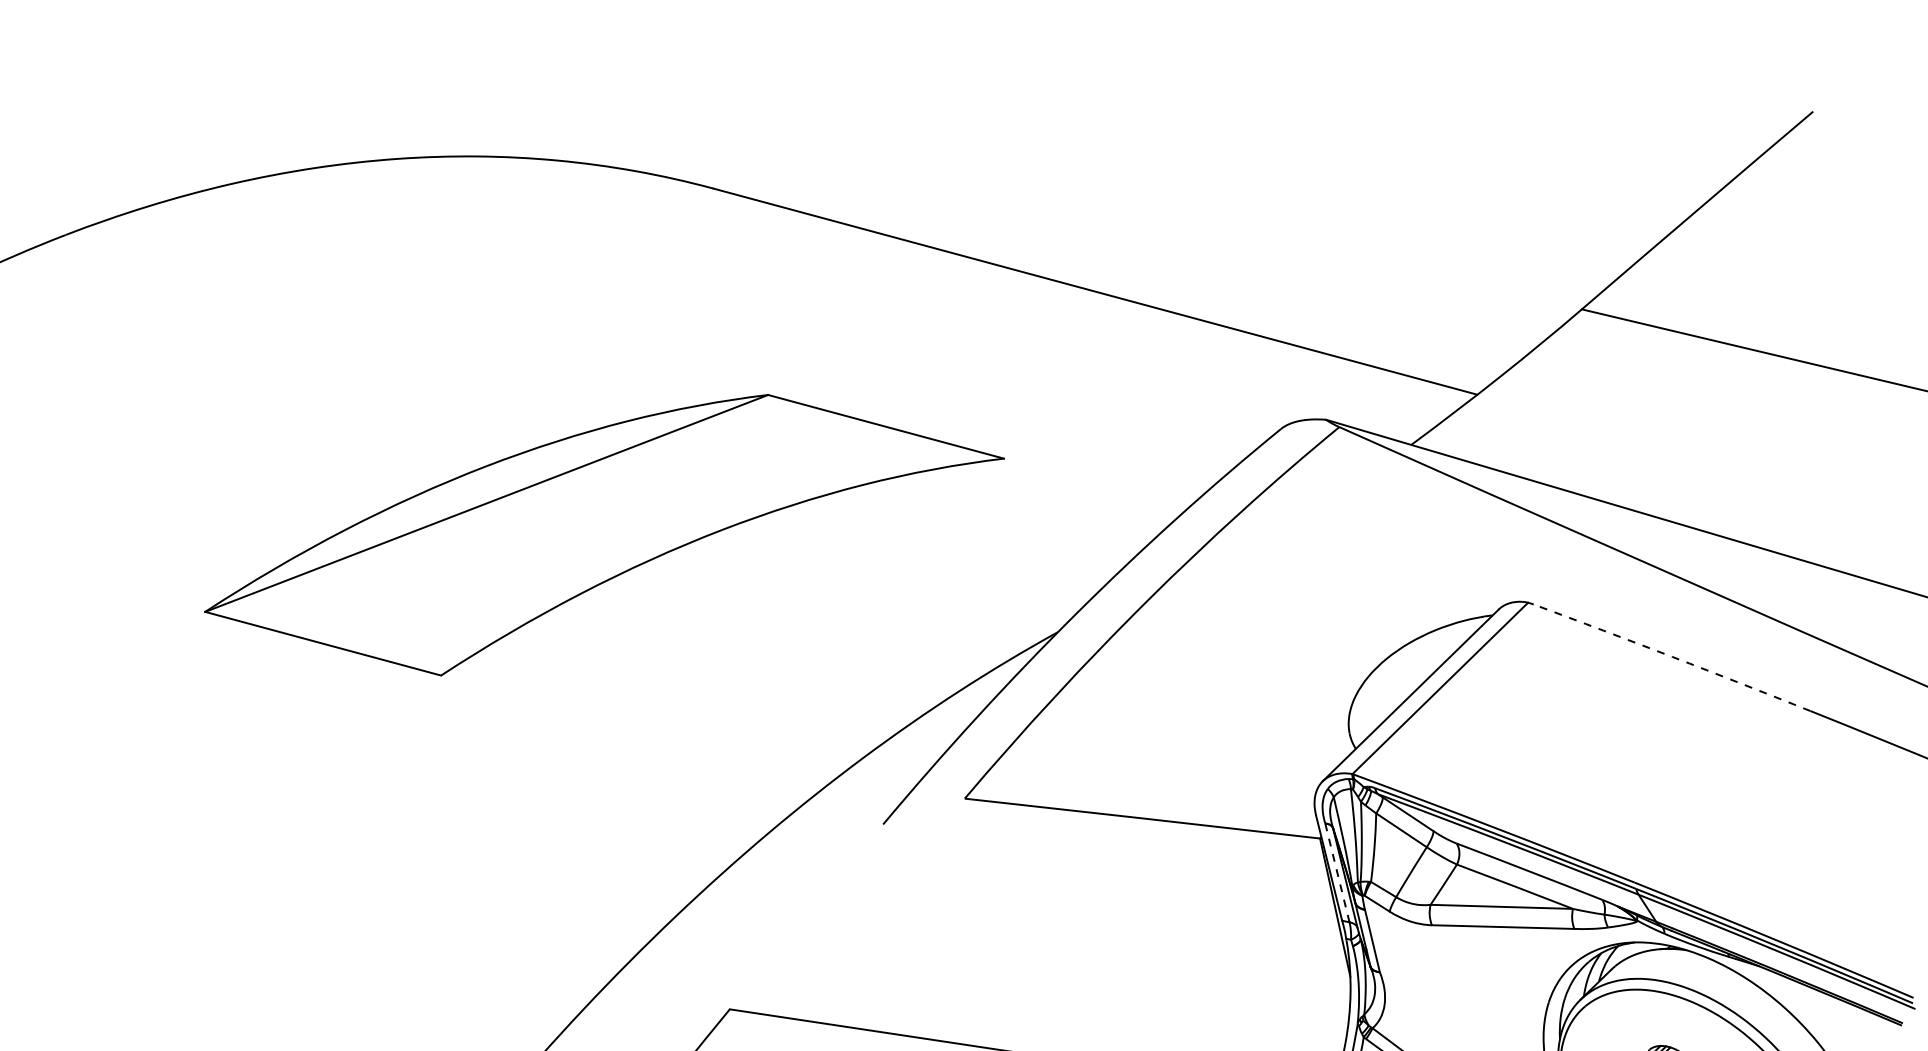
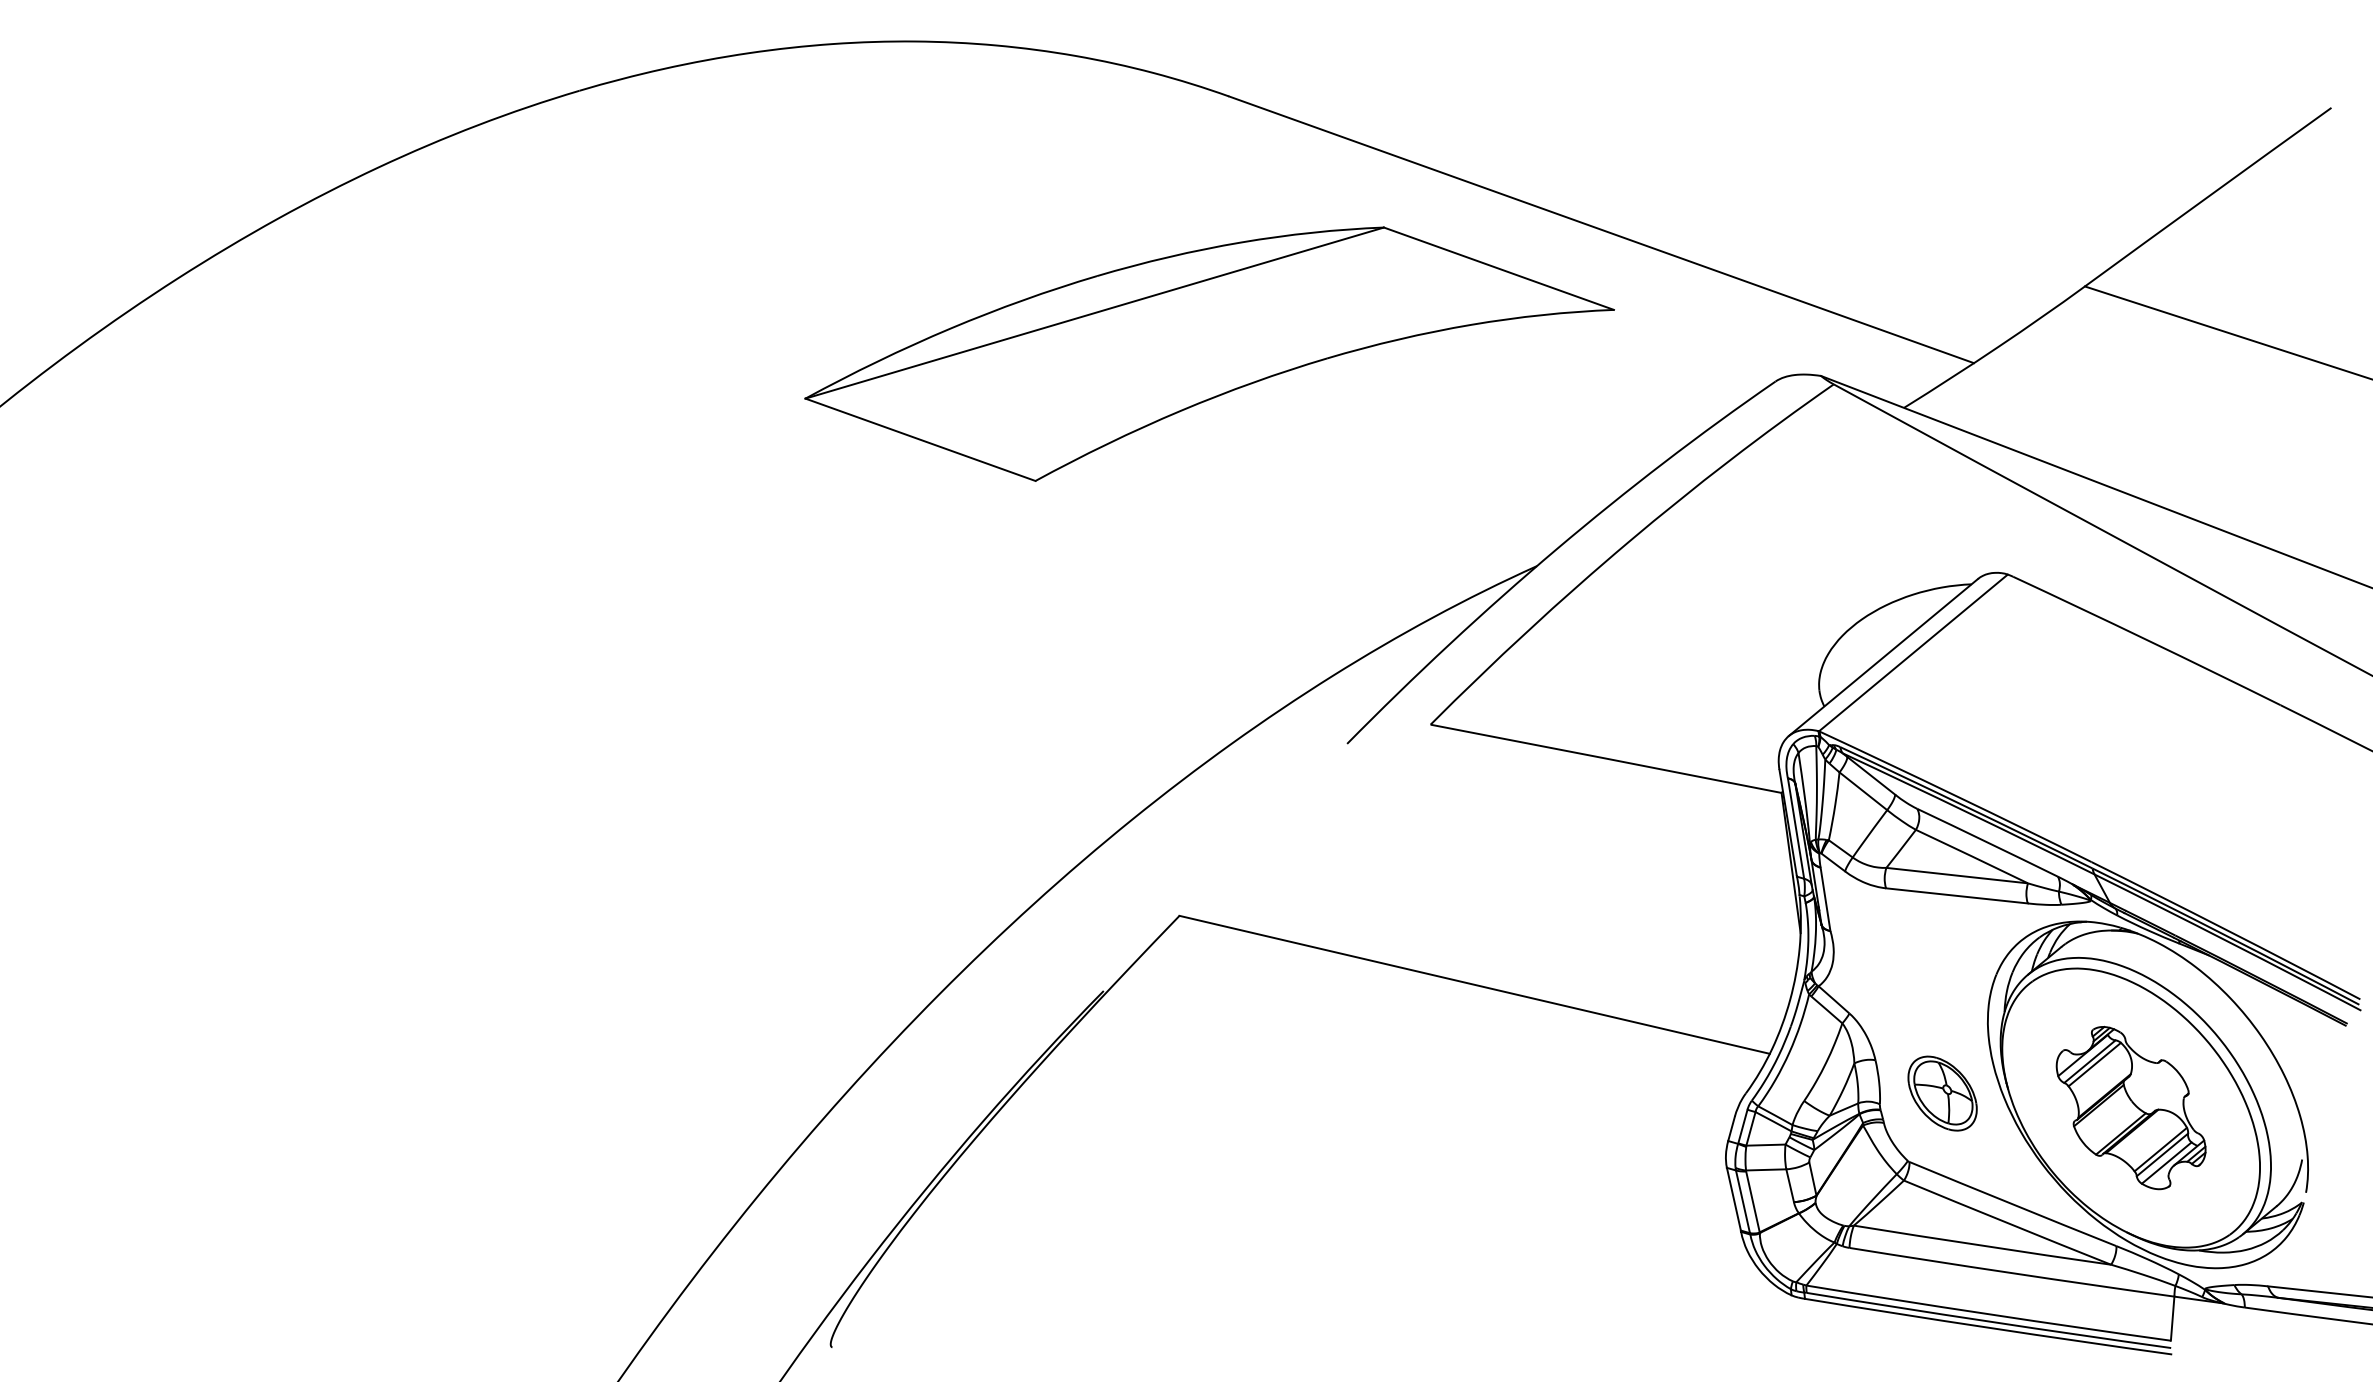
part: (604, 534) -> (1209, 353), moved
arc: (1672, 657) -> (2147, 640), dashed -> solid
line: (1337, 872) -> (1796, 828), dashed -> solid

